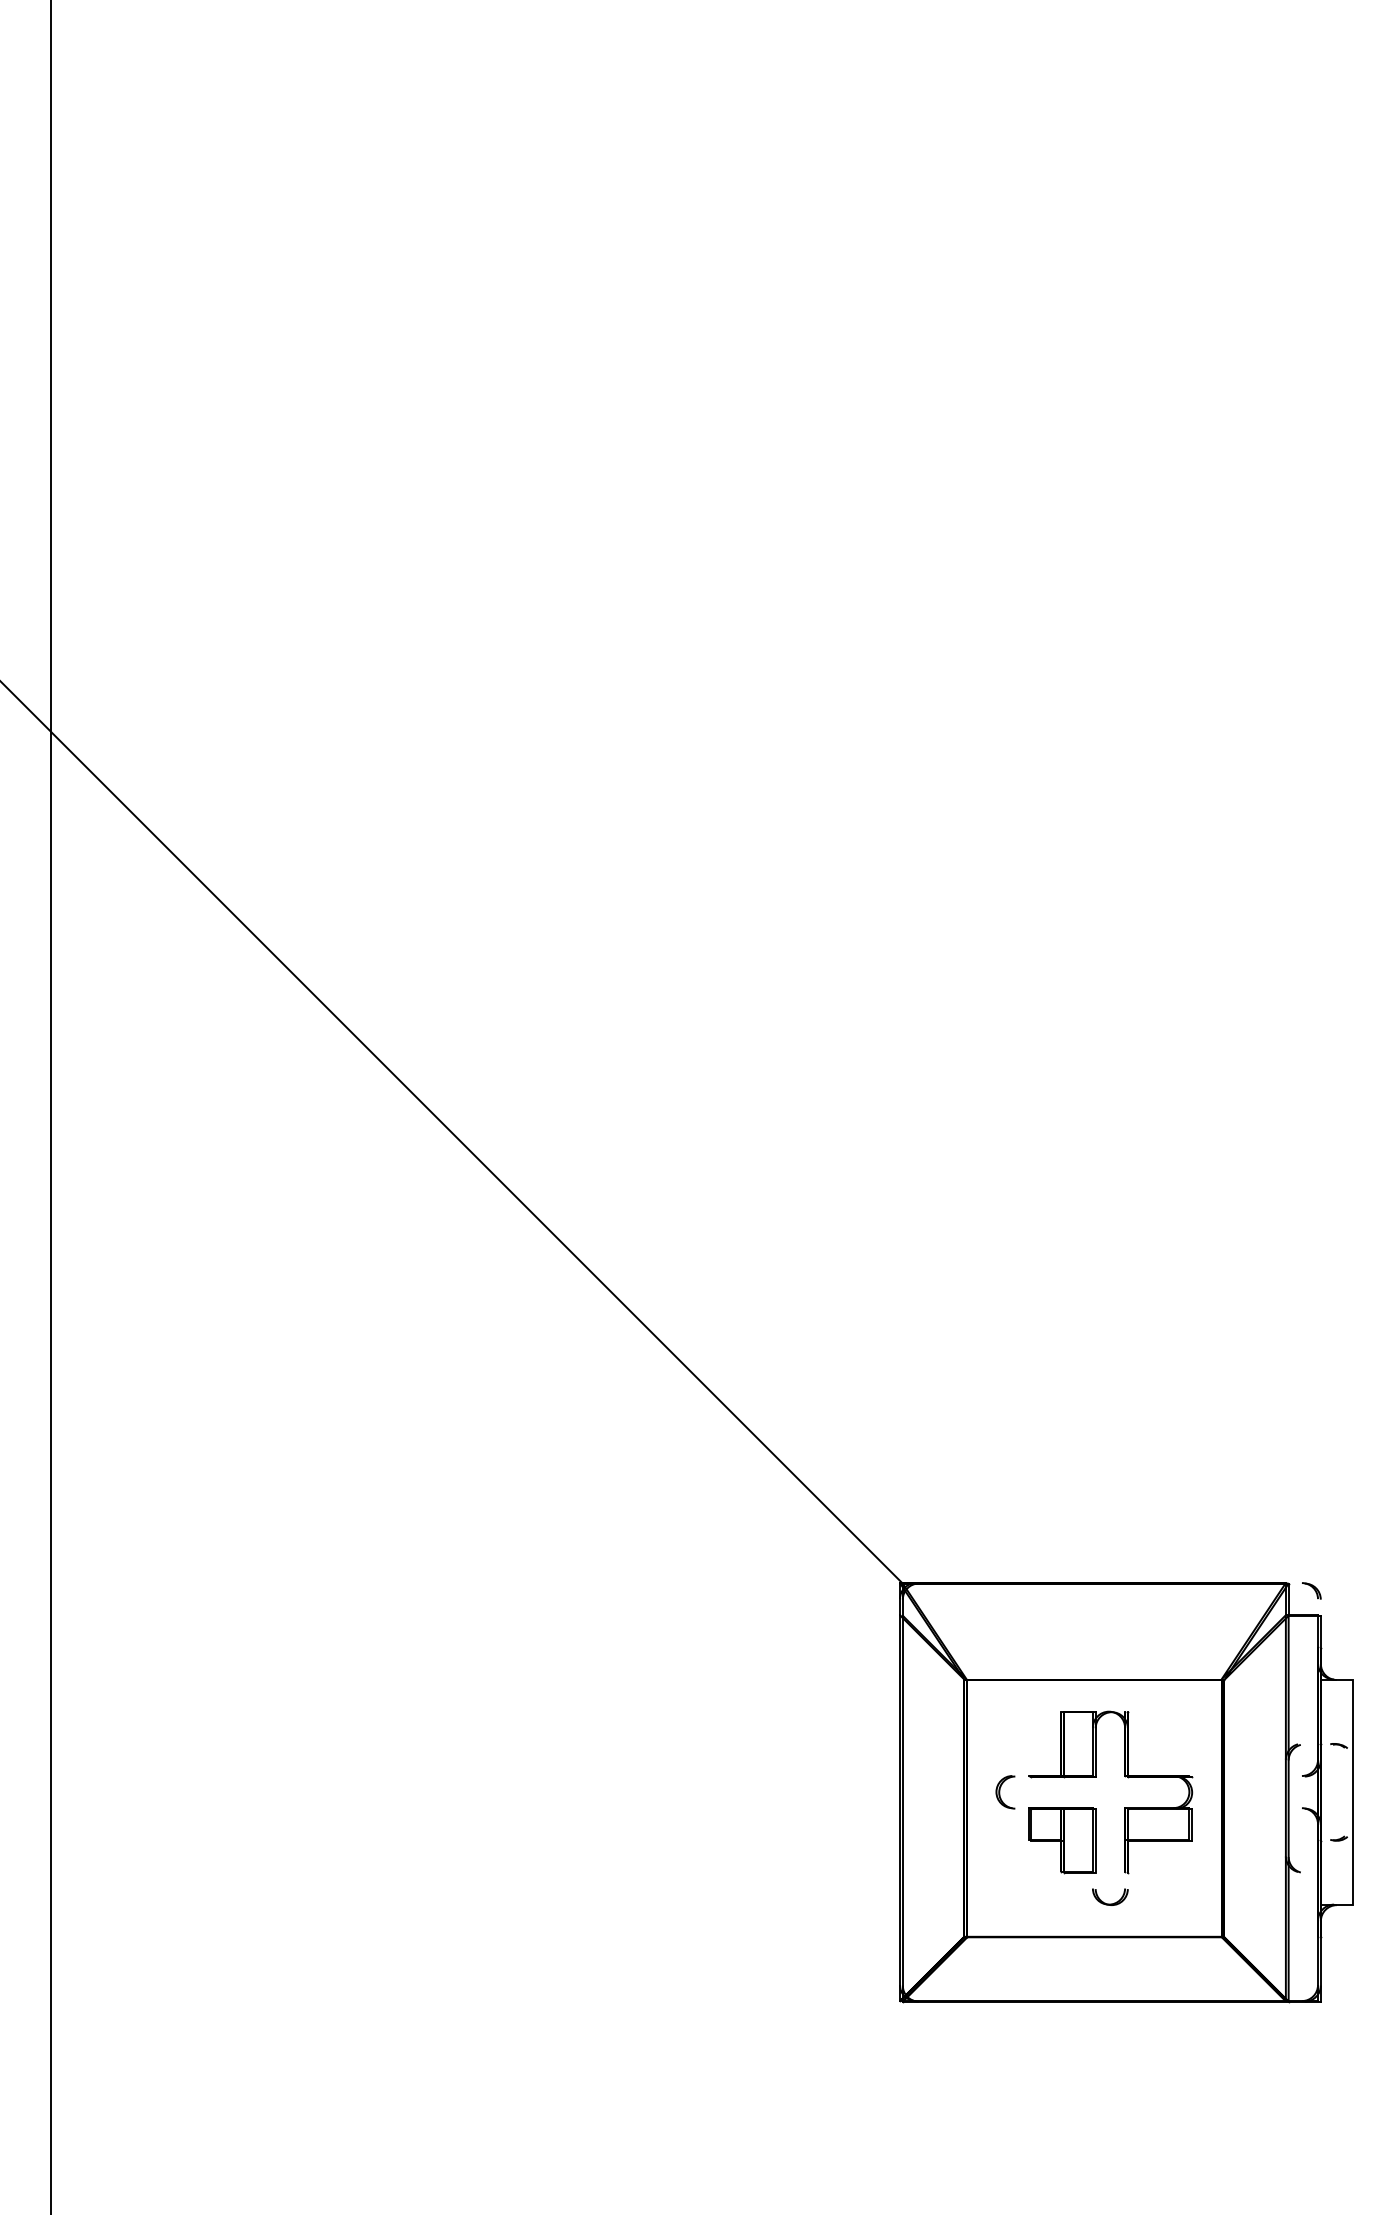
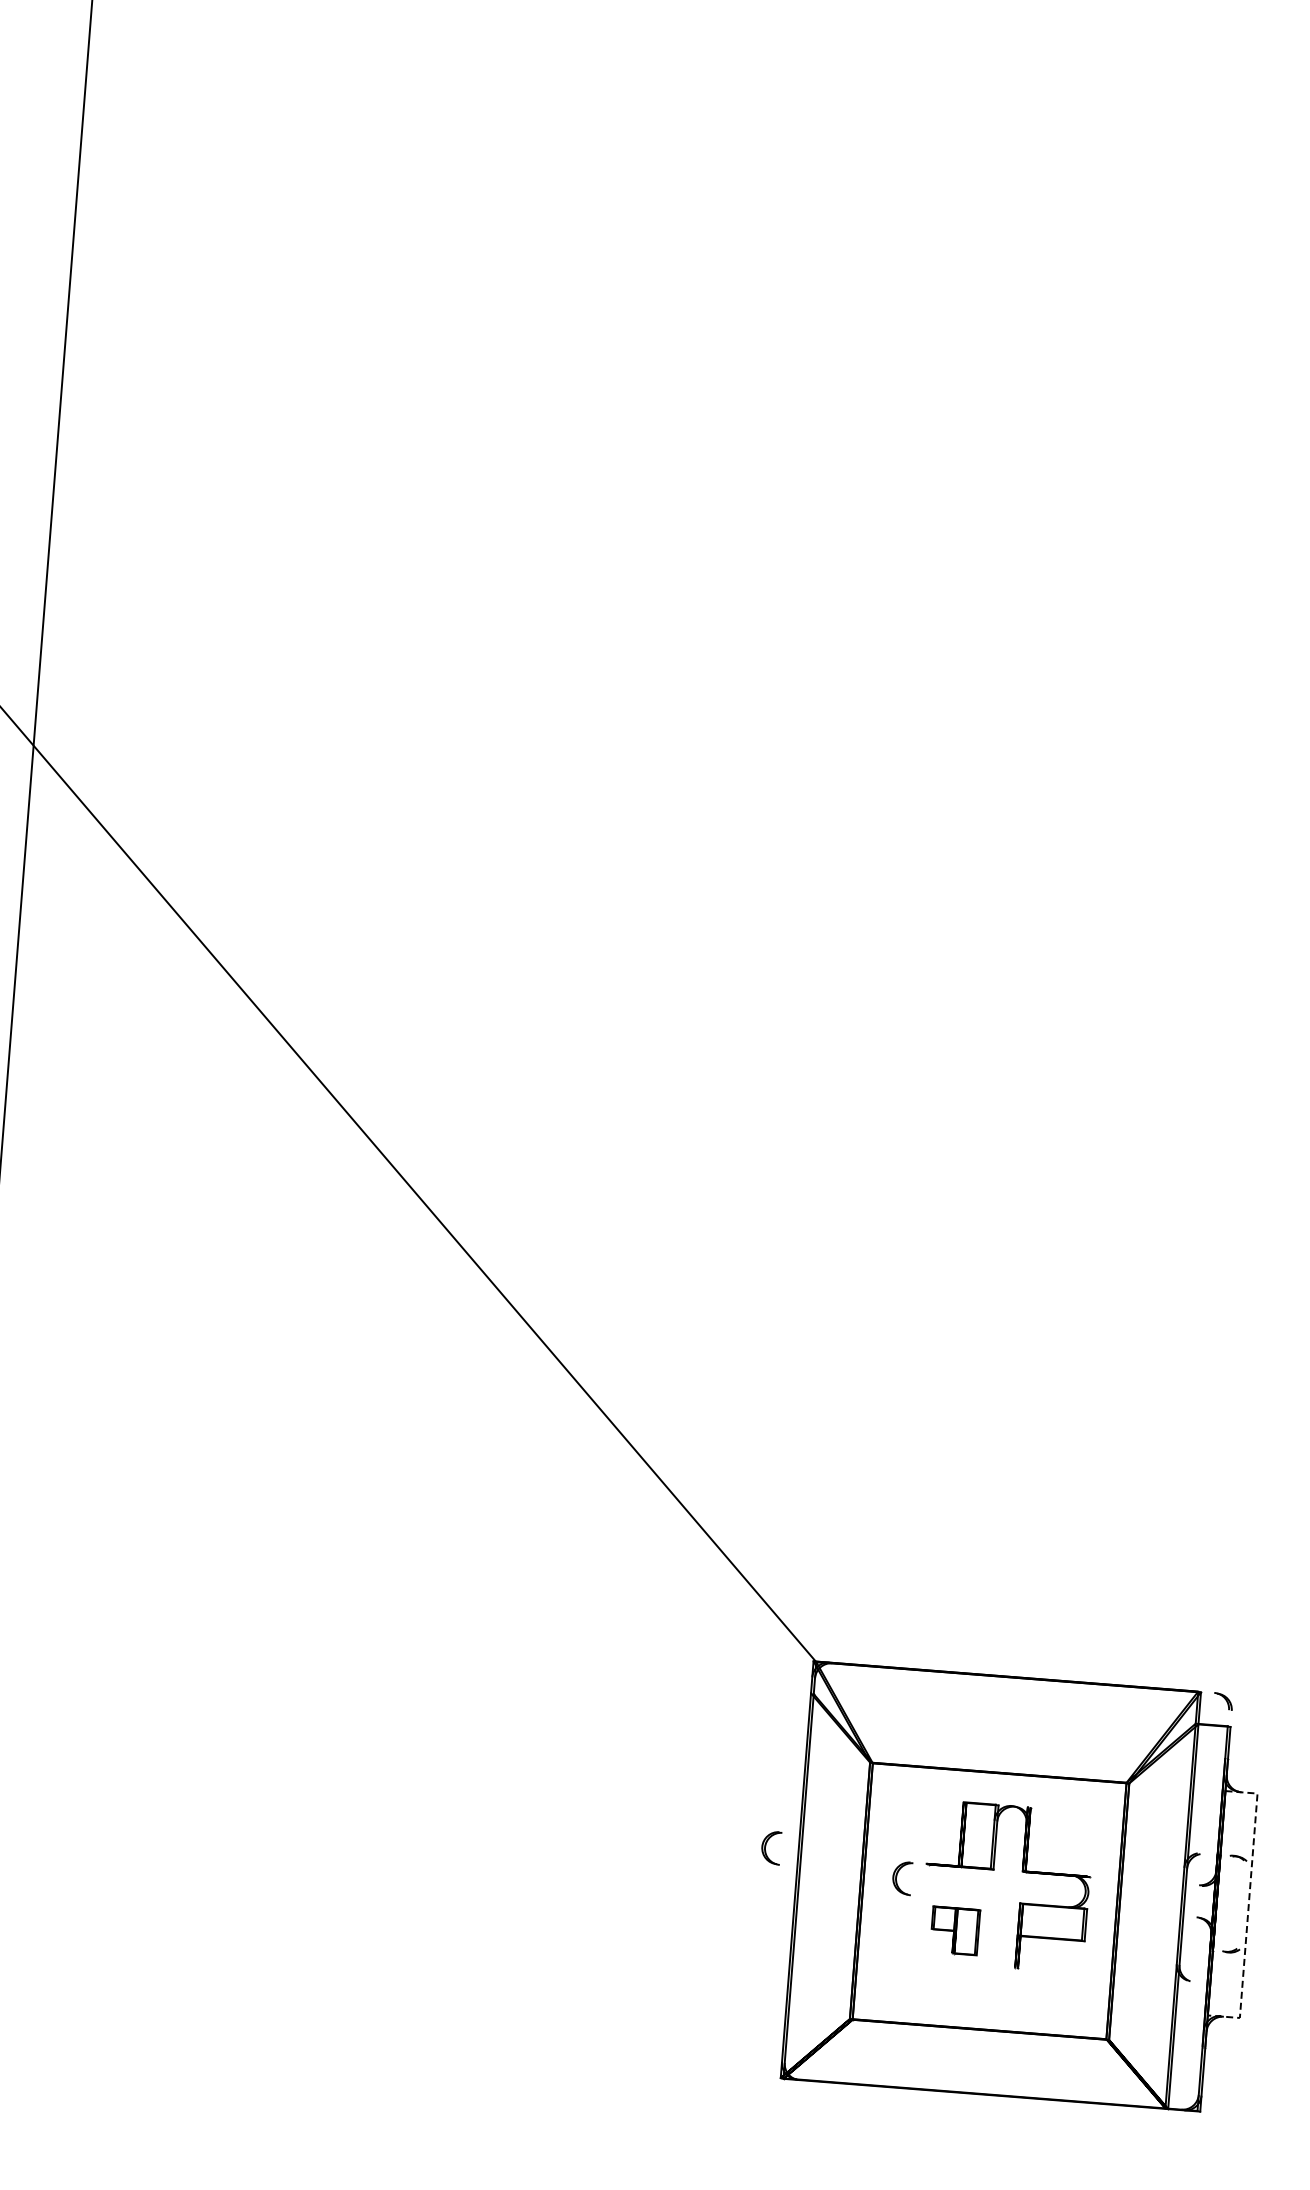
part: (872, 1772) -> (771, 1848), added
line: (1352, 1792) -> (1248, 1905), solid -> dashed
part: (1062, 1840) -> (955, 1930), size x0.7
part: (1110, 1903) -> (998, 1997), removed

